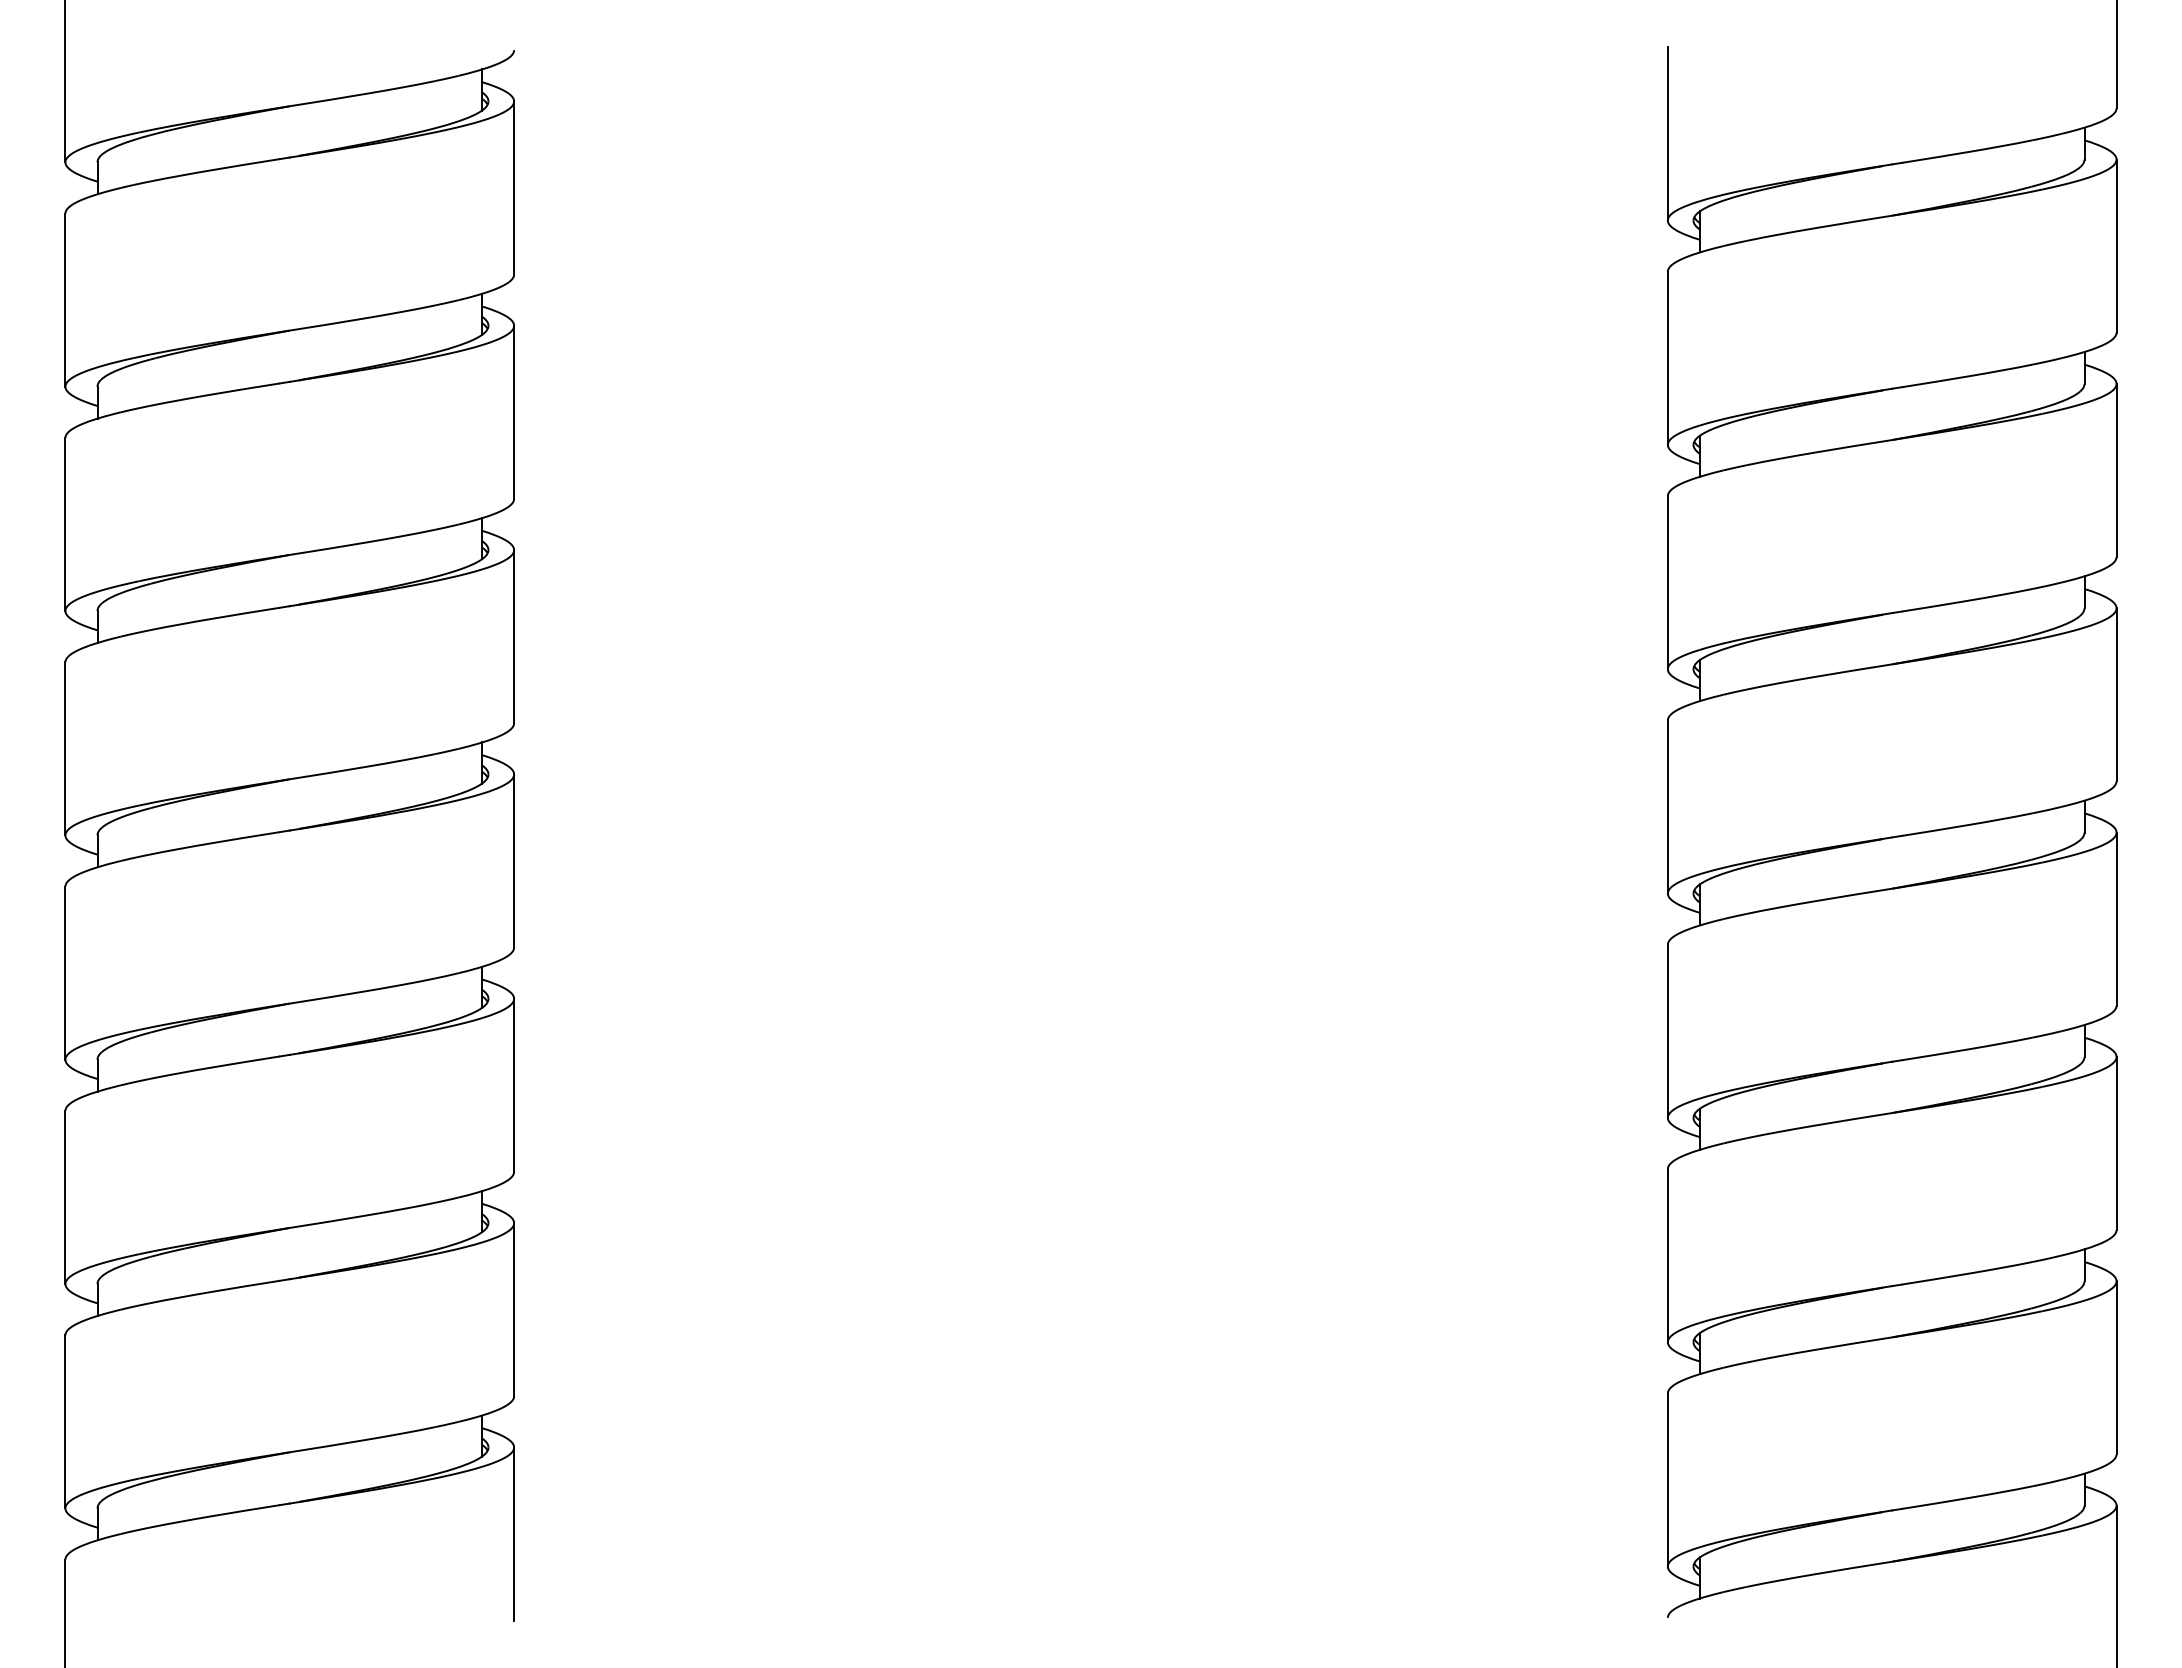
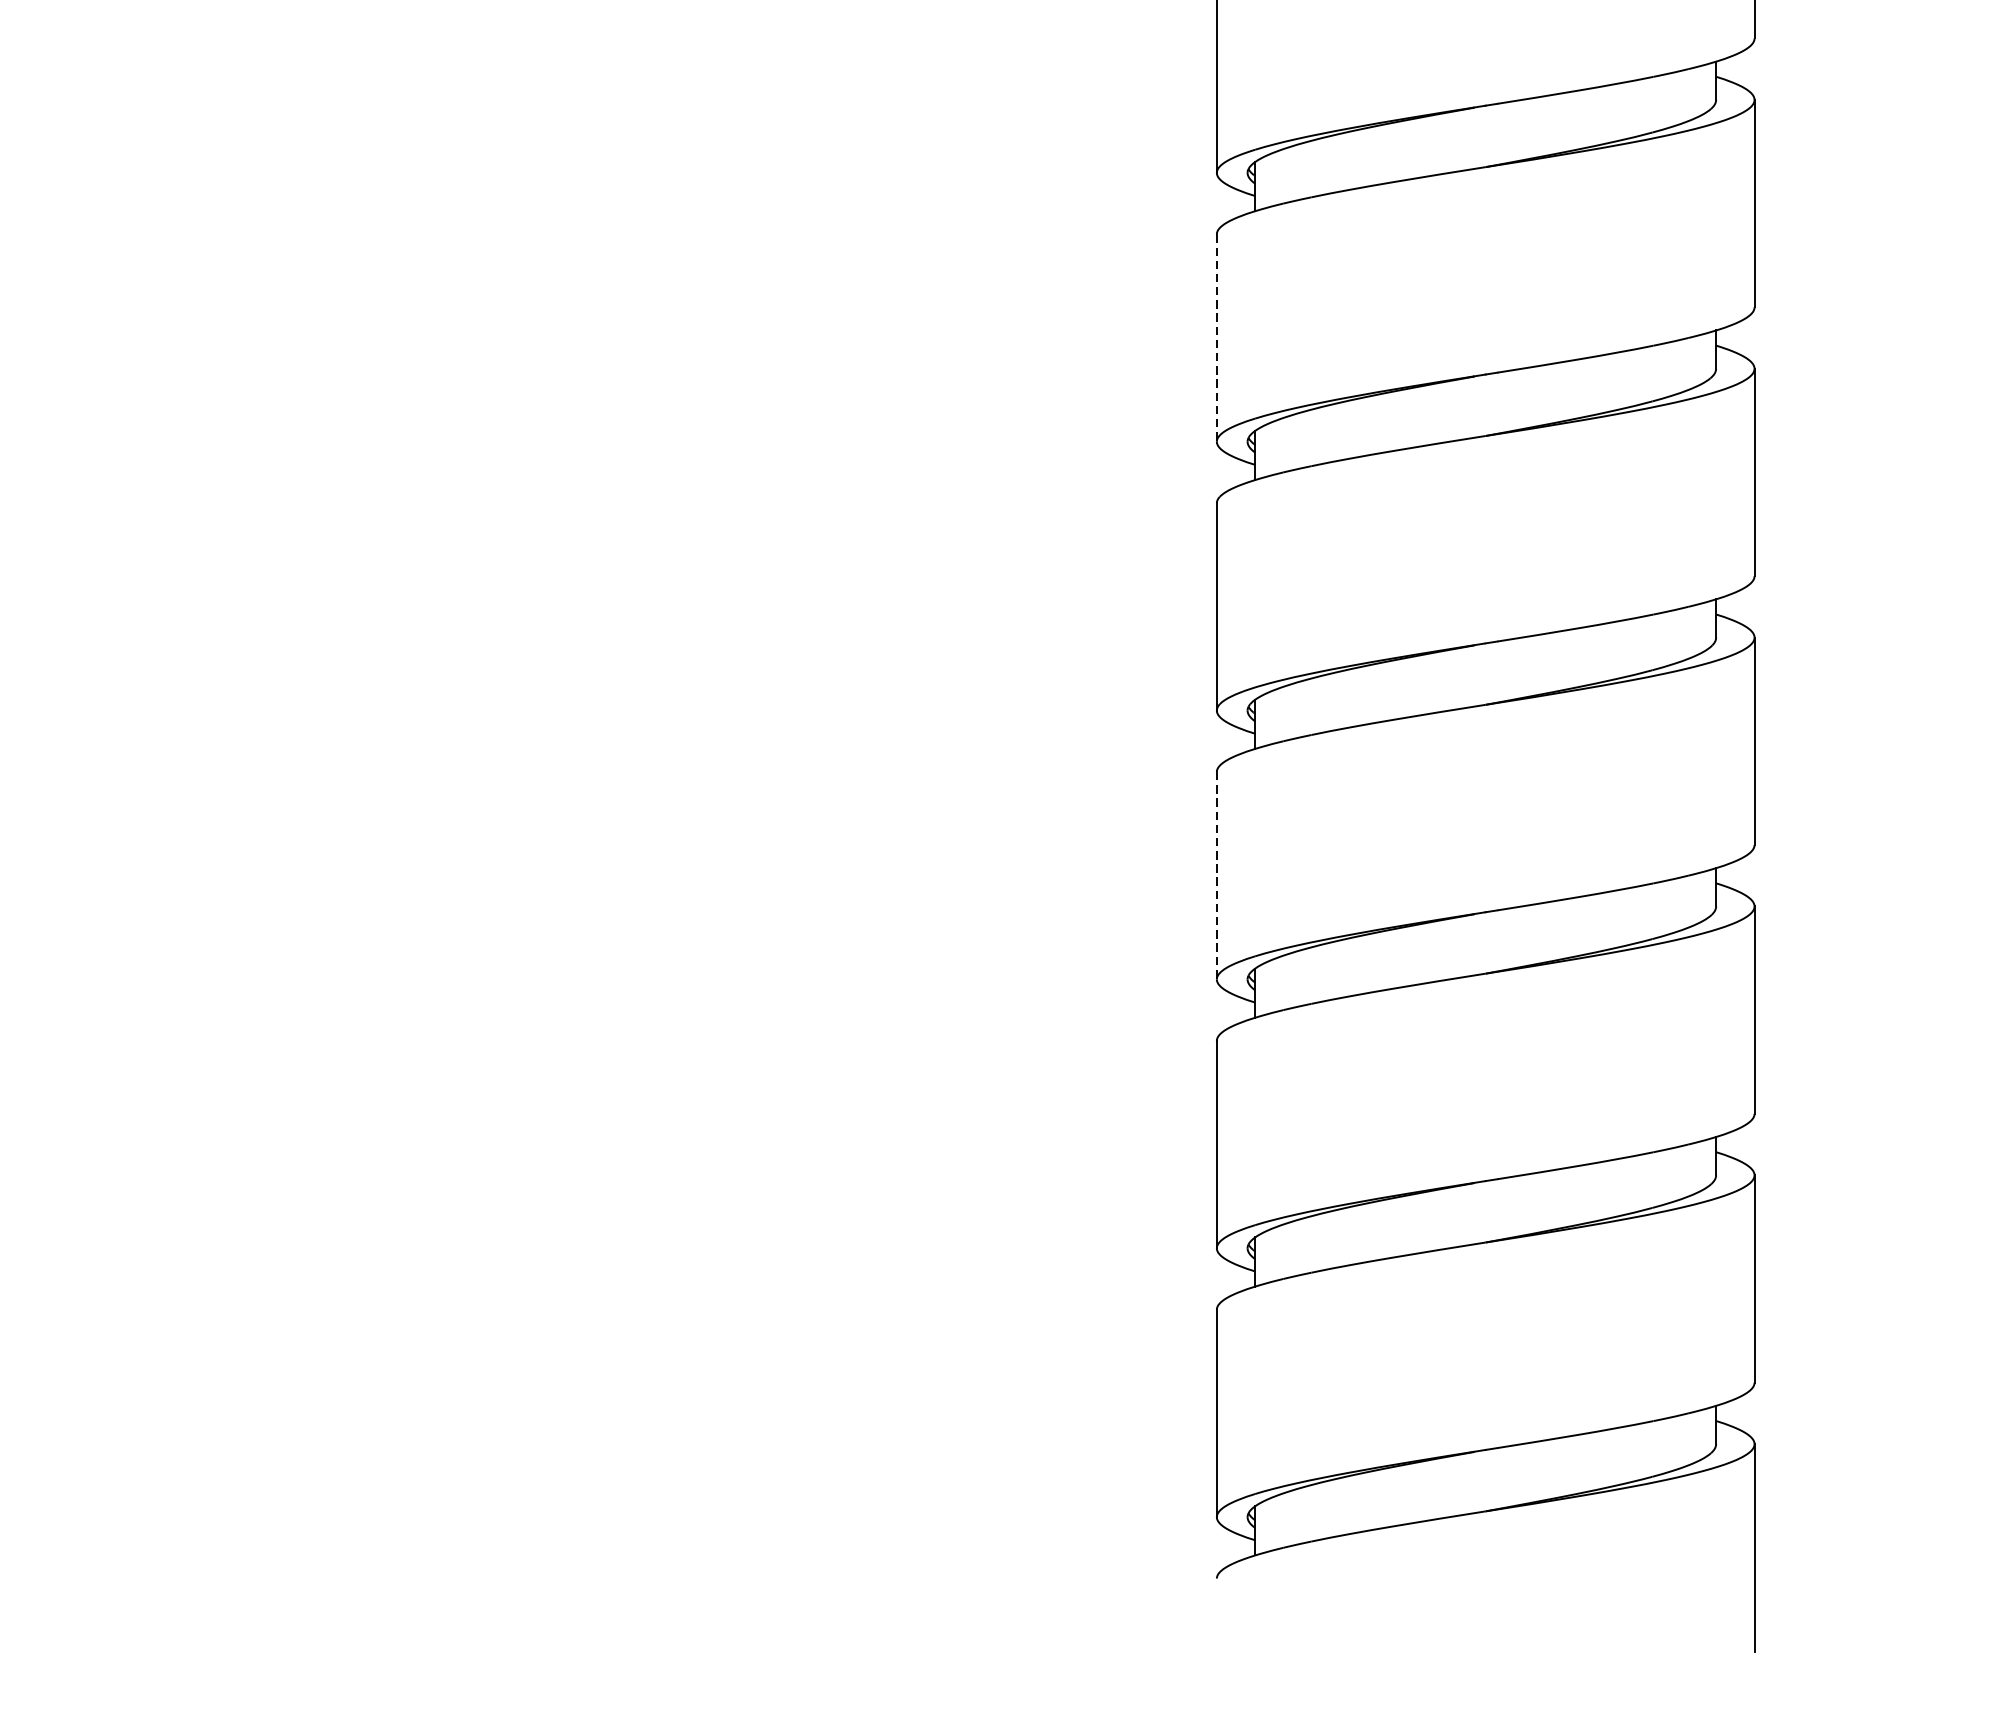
line: (1667, 582) -> (1216, 337), solid -> dashed
line: (1667, 1031) -> (1216, 875), solid -> dashed

